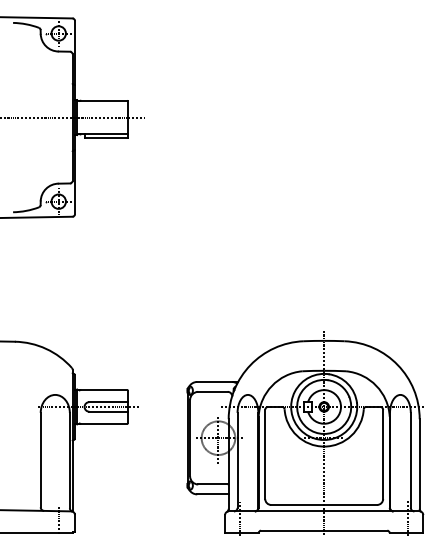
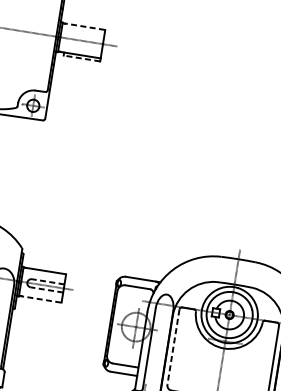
line: (103, 100) -> (84, 26), solid -> dashed
line: (106, 138) -> (82, 58), solid -> dashed
line: (108, 402) -> (48, 282), solid -> dashed
line: (108, 411) -> (46, 289), solid -> dashed
line: (103, 423) -> (41, 299), solid -> dashed
line: (265, 454) -> (173, 347), solid -> dashed

